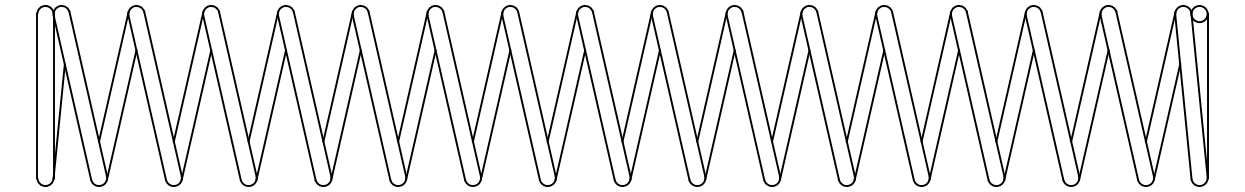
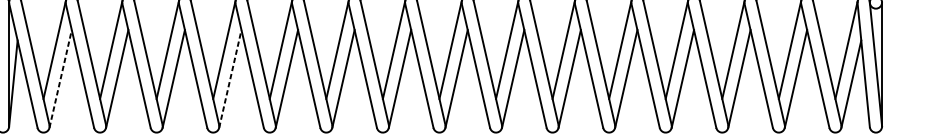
line: (121, 114) -> (60, 78), solid -> dashed
line: (346, 114) -> (230, 78), solid -> dashed

